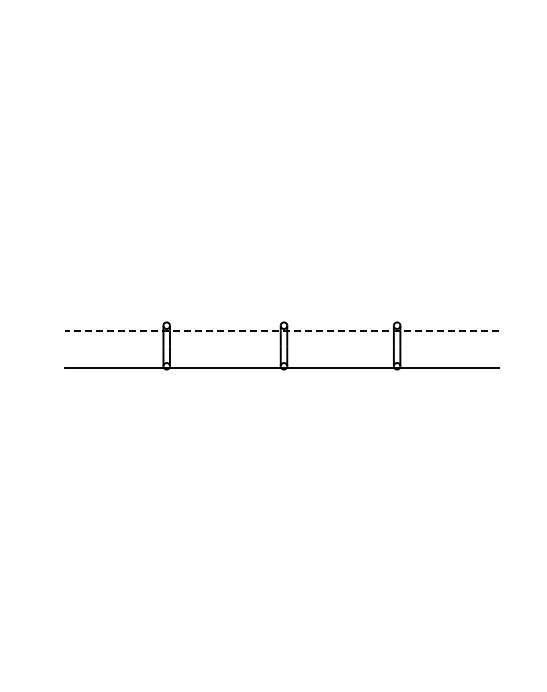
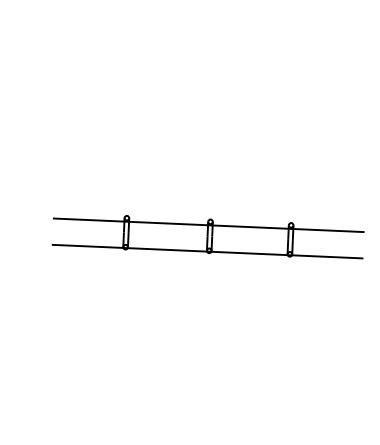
line: (281, 330) -> (208, 225), dashed -> solid

